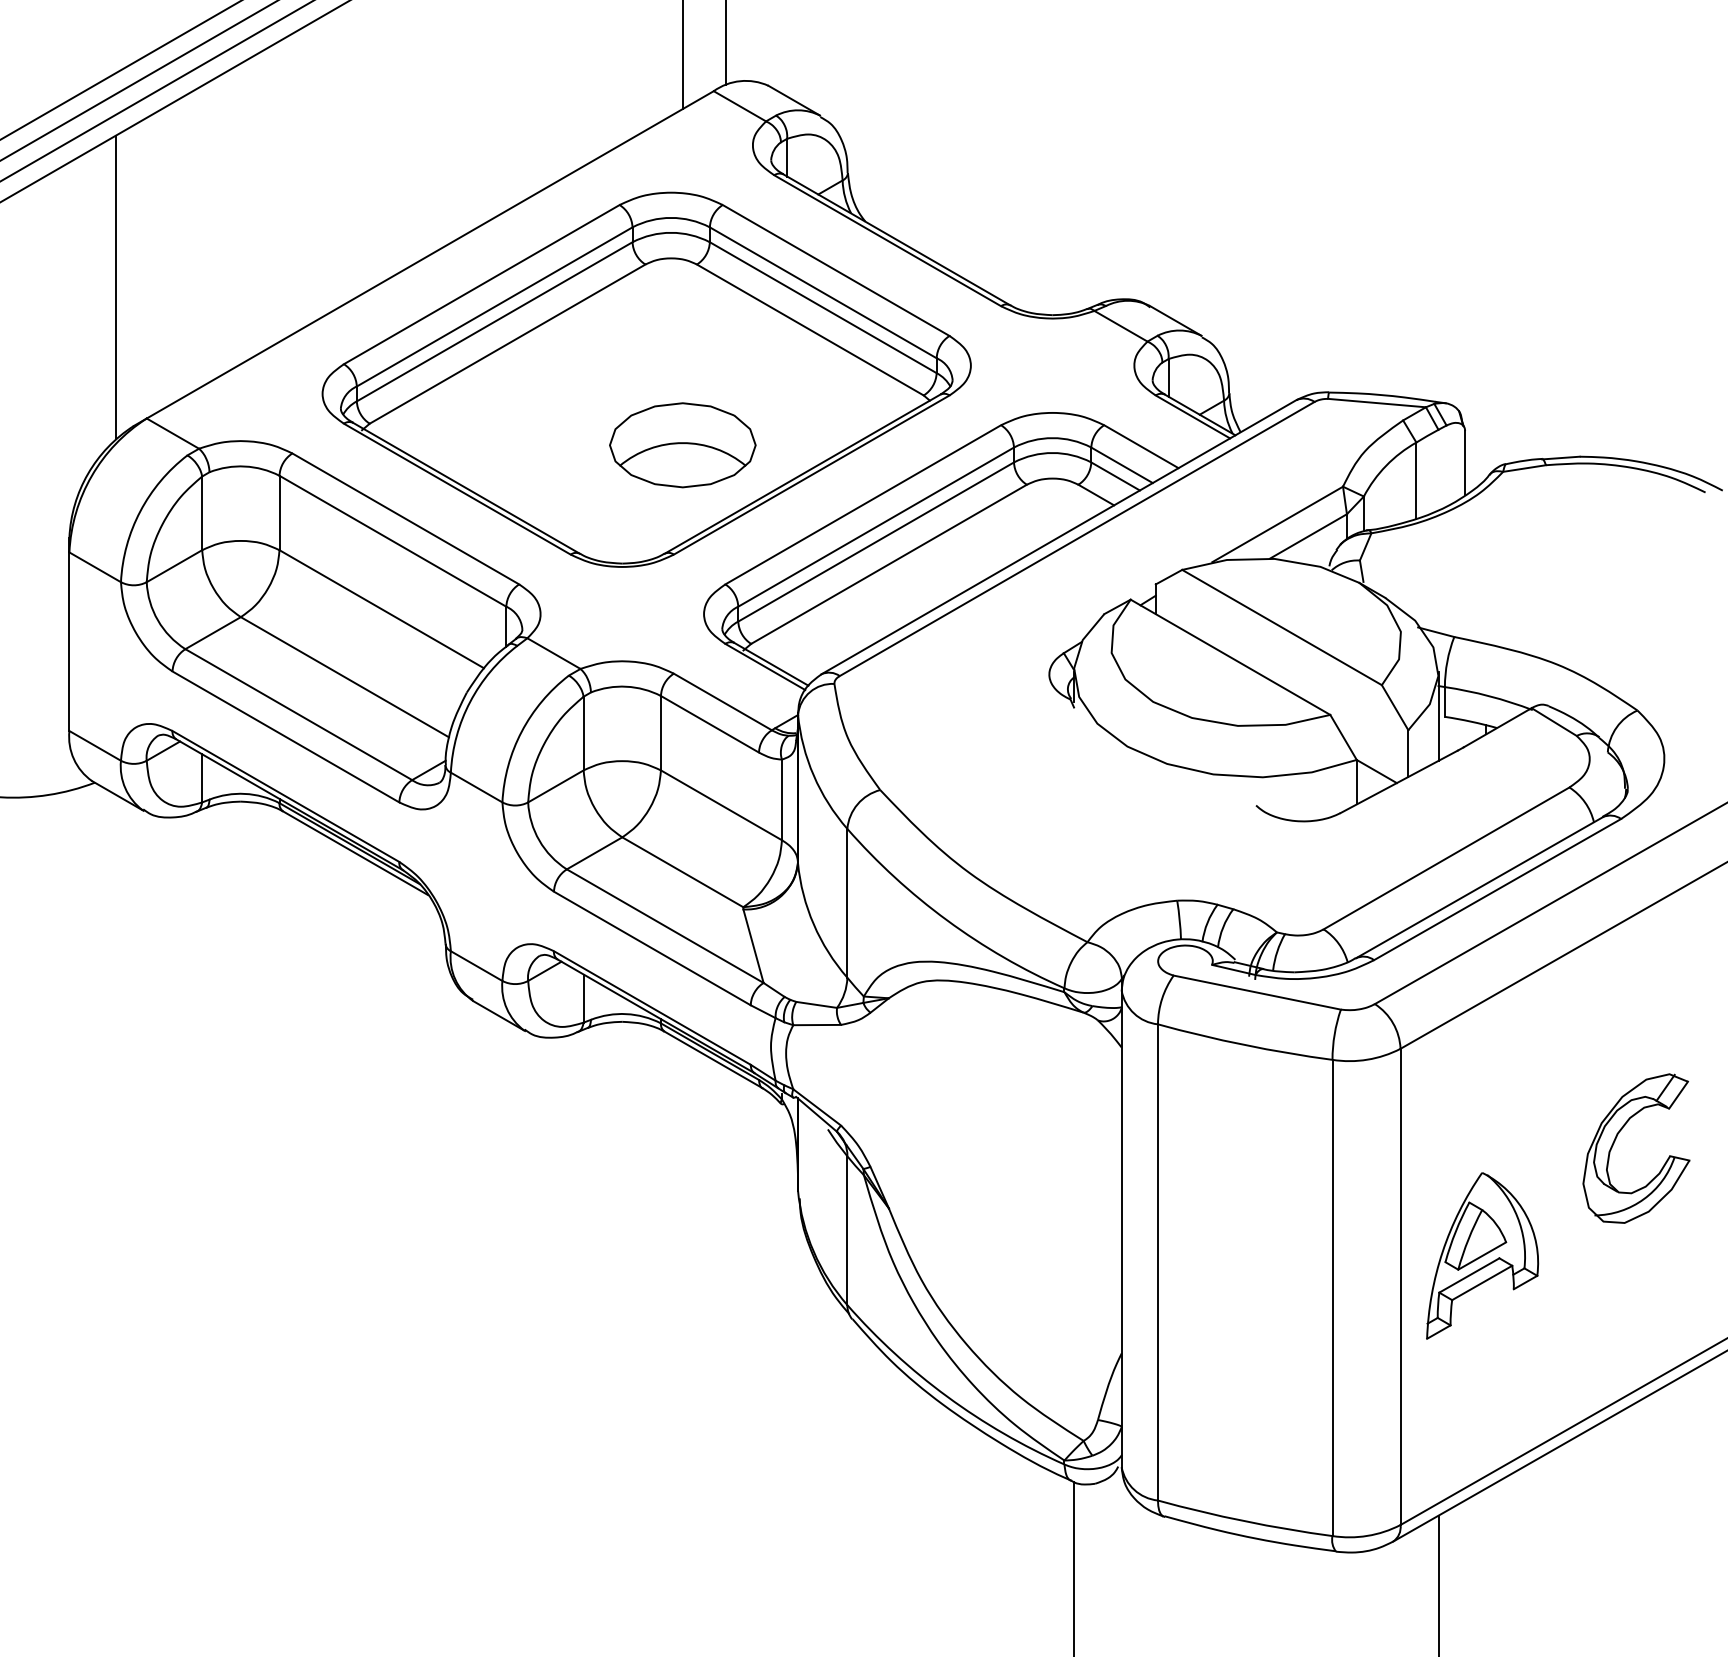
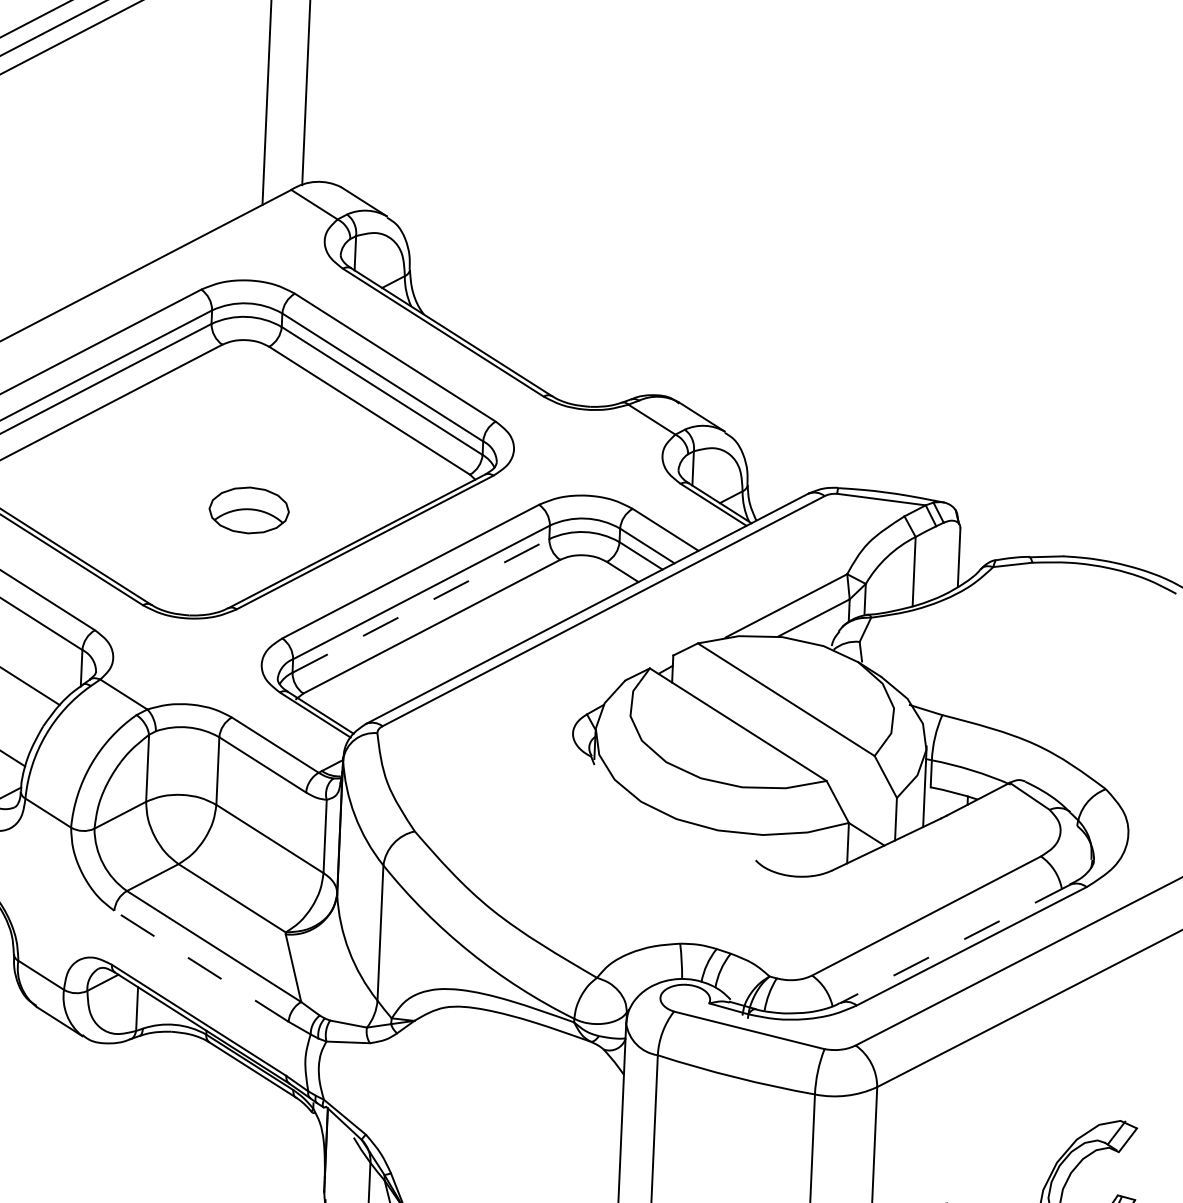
part: (682, 445) -> (248, 510), size x0.6
line: (876, 541) -> (421, 605), solid -> dashed
line: (1479, 887) -> (955, 943), solid -> dashed
line: (652, 948) -> (201, 966), solid -> dashed

